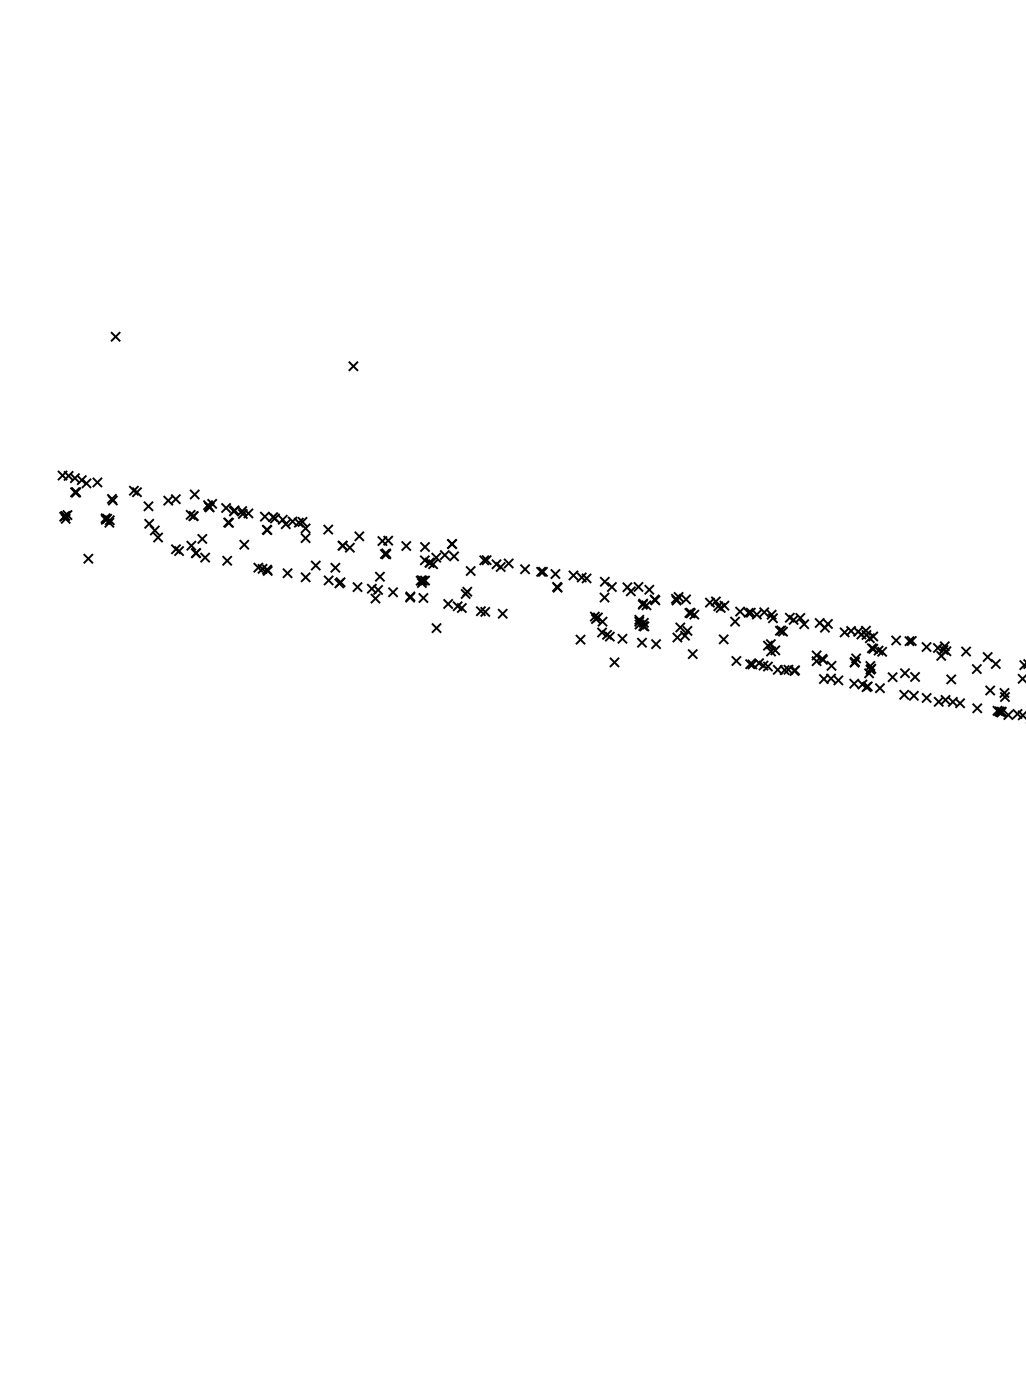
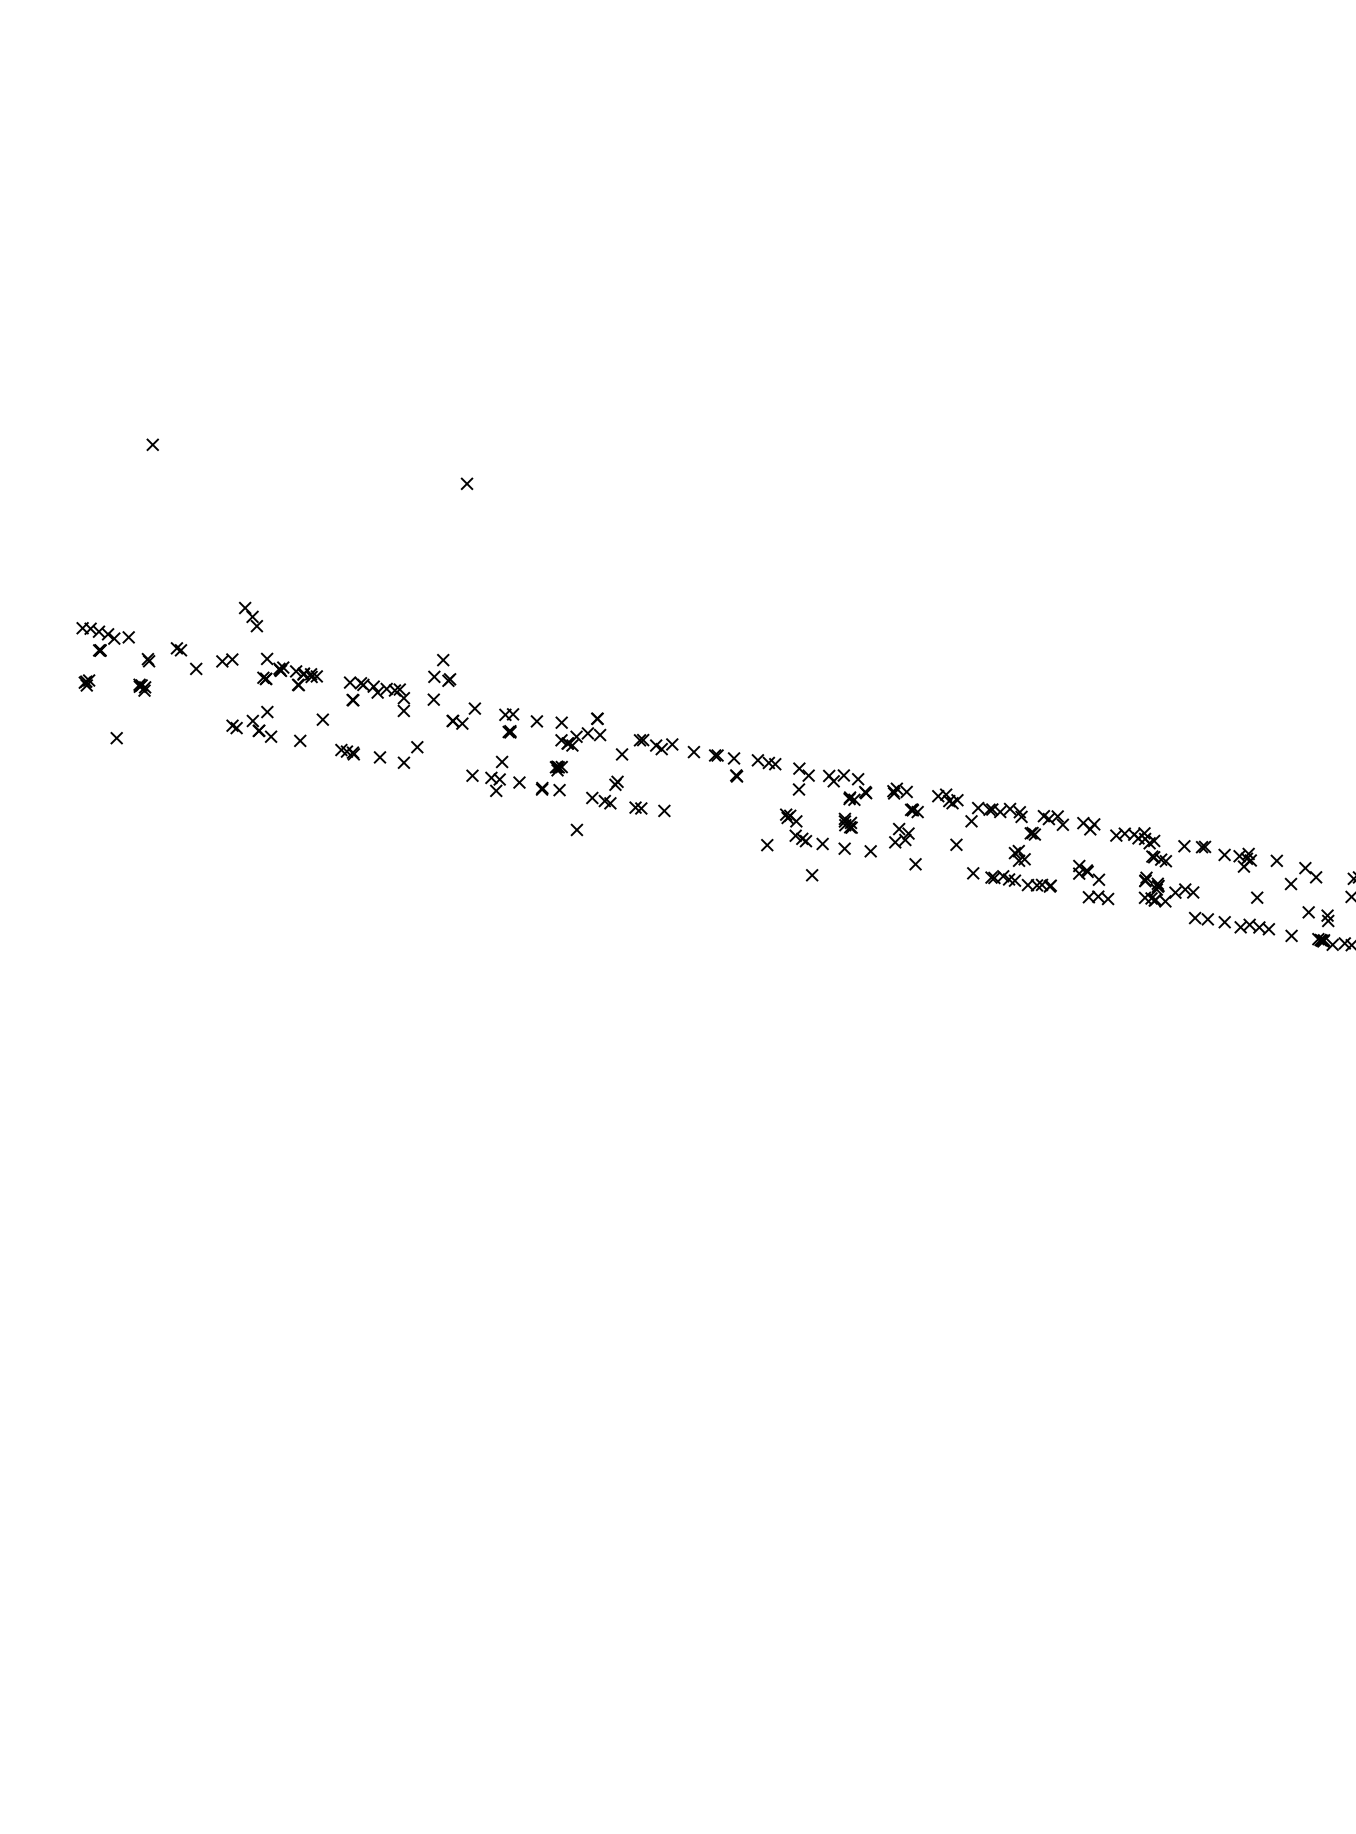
part: (219, 508) -> (289, 671), size x0.7
part: (153, 530) -> (250, 616), moved
part: (334, 575) -> (442, 670), moved
part: (648, 643) -> (857, 850), size x1.4
part: (884, 673) -> (1168, 889), size x0.6

